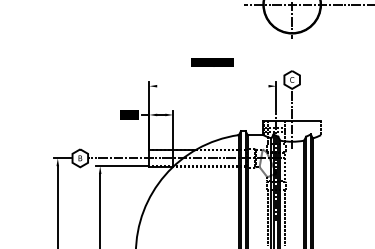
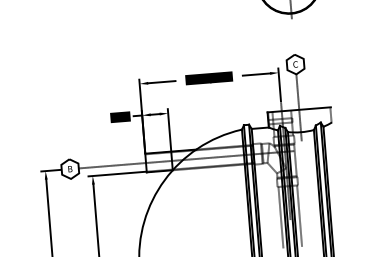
text: (212, 62) -> (208, 78), moved
line: (169, 86) -> (161, 82), added
line: (255, 86) -> (255, 74), added

